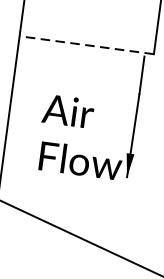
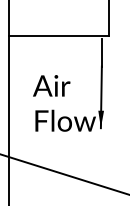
line: (86, 44) -> (58, 35), dashed -> solid

